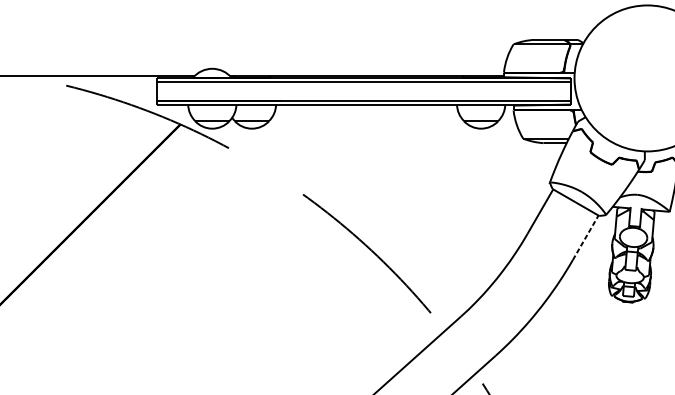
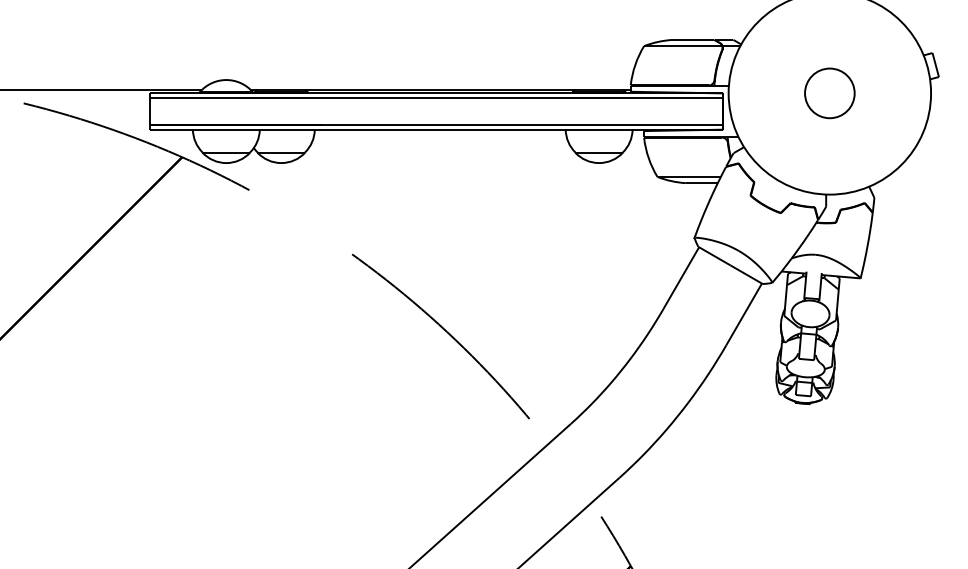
circle: (647, 78) -> (829, 93), added
line: (585, 237) -> (744, 314), dashed -> solid

